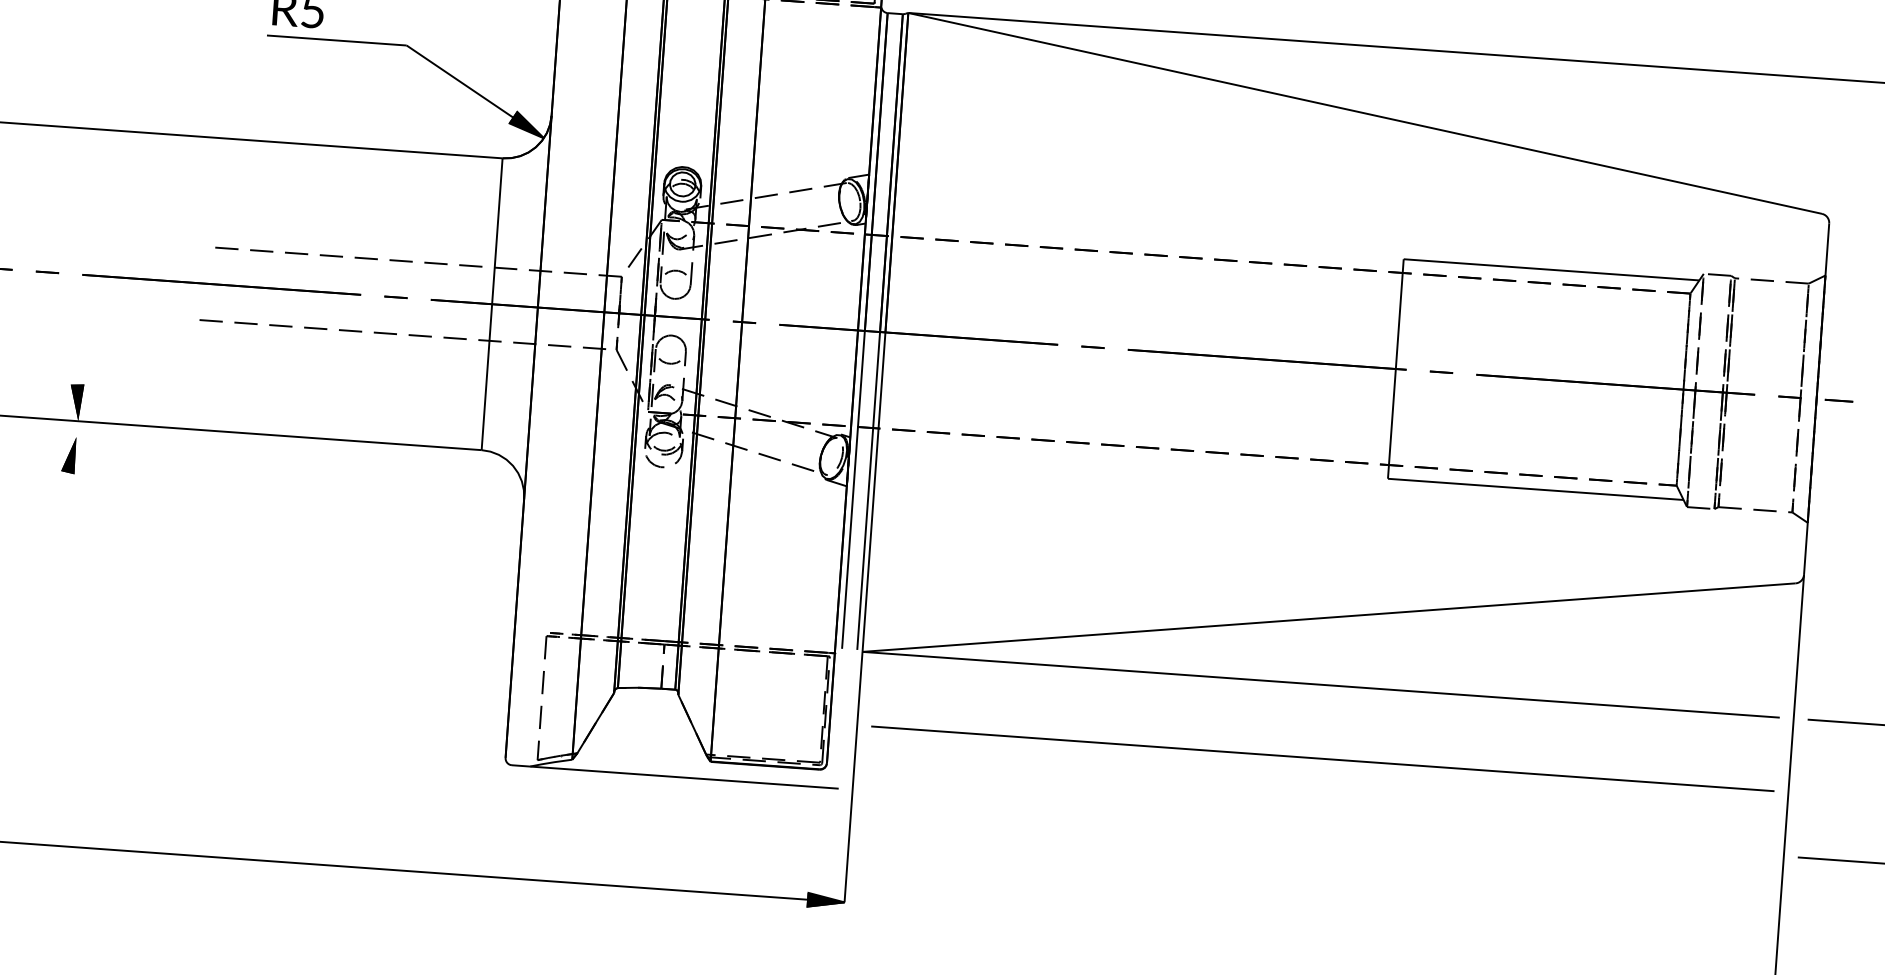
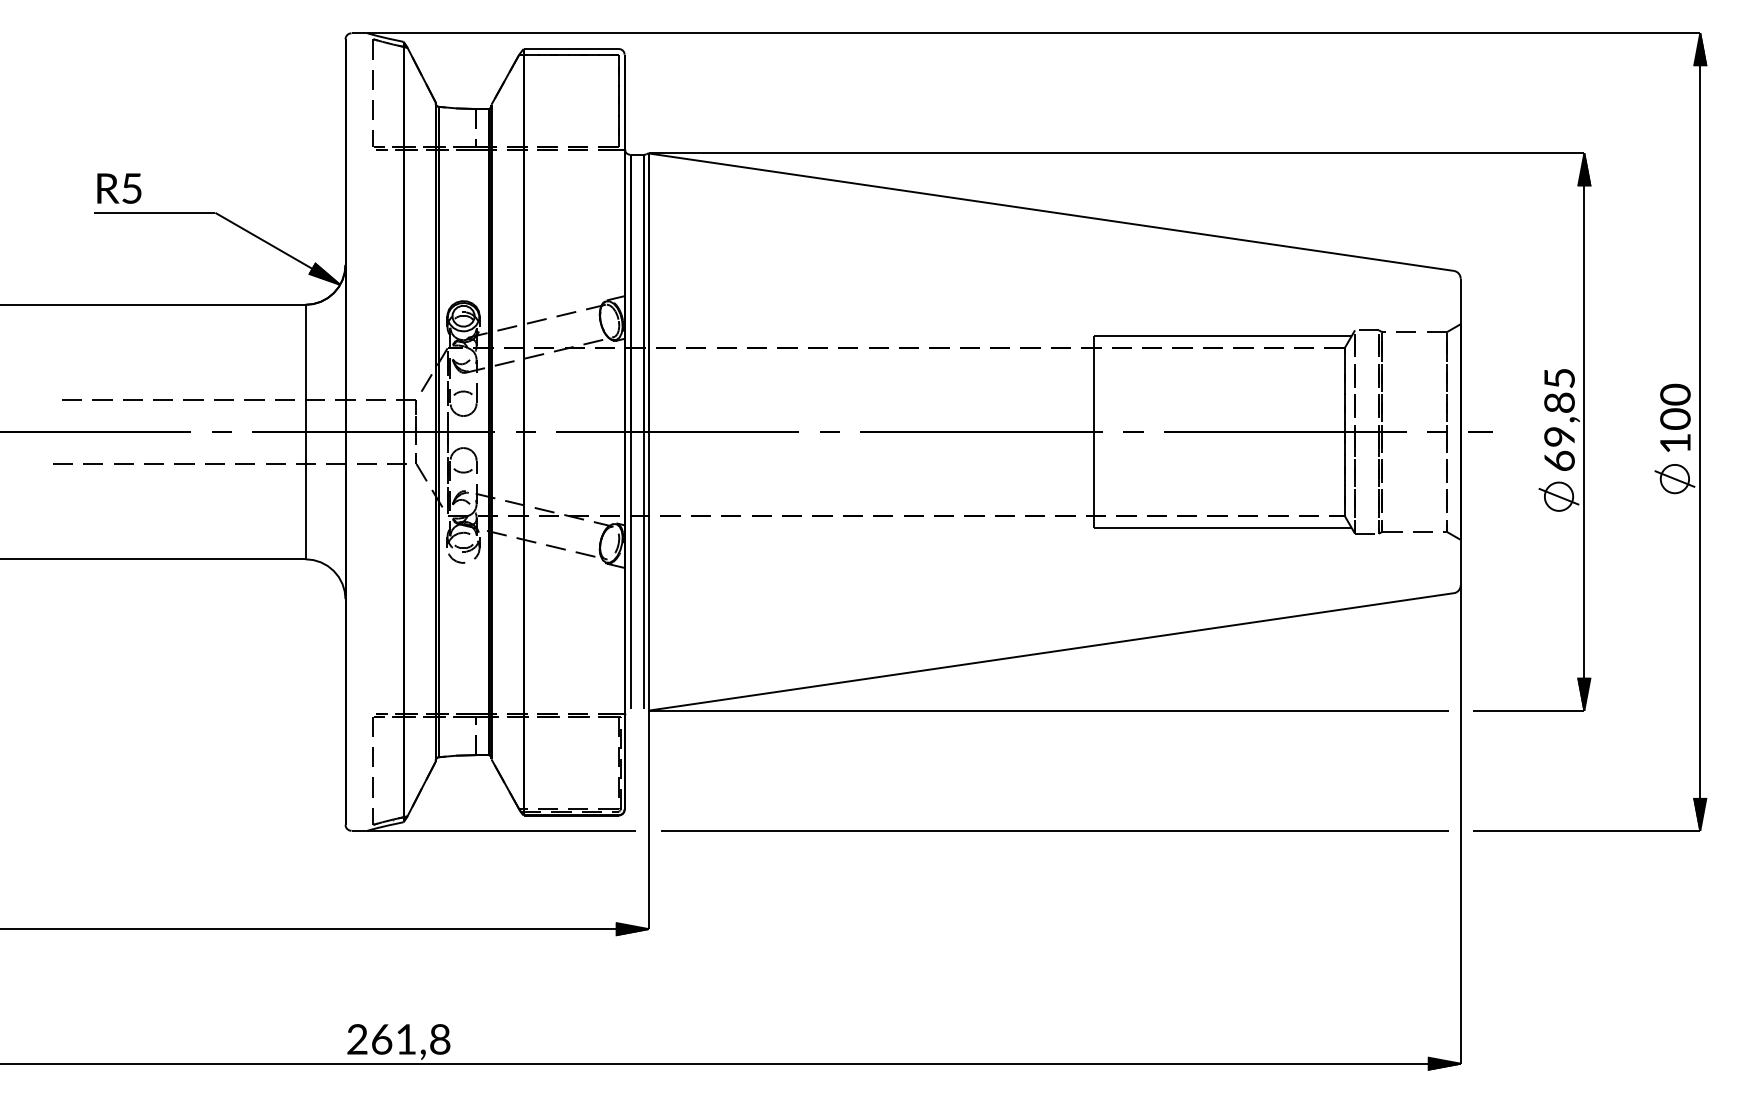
line: (1322, 758) -> (1054, 830), moved

